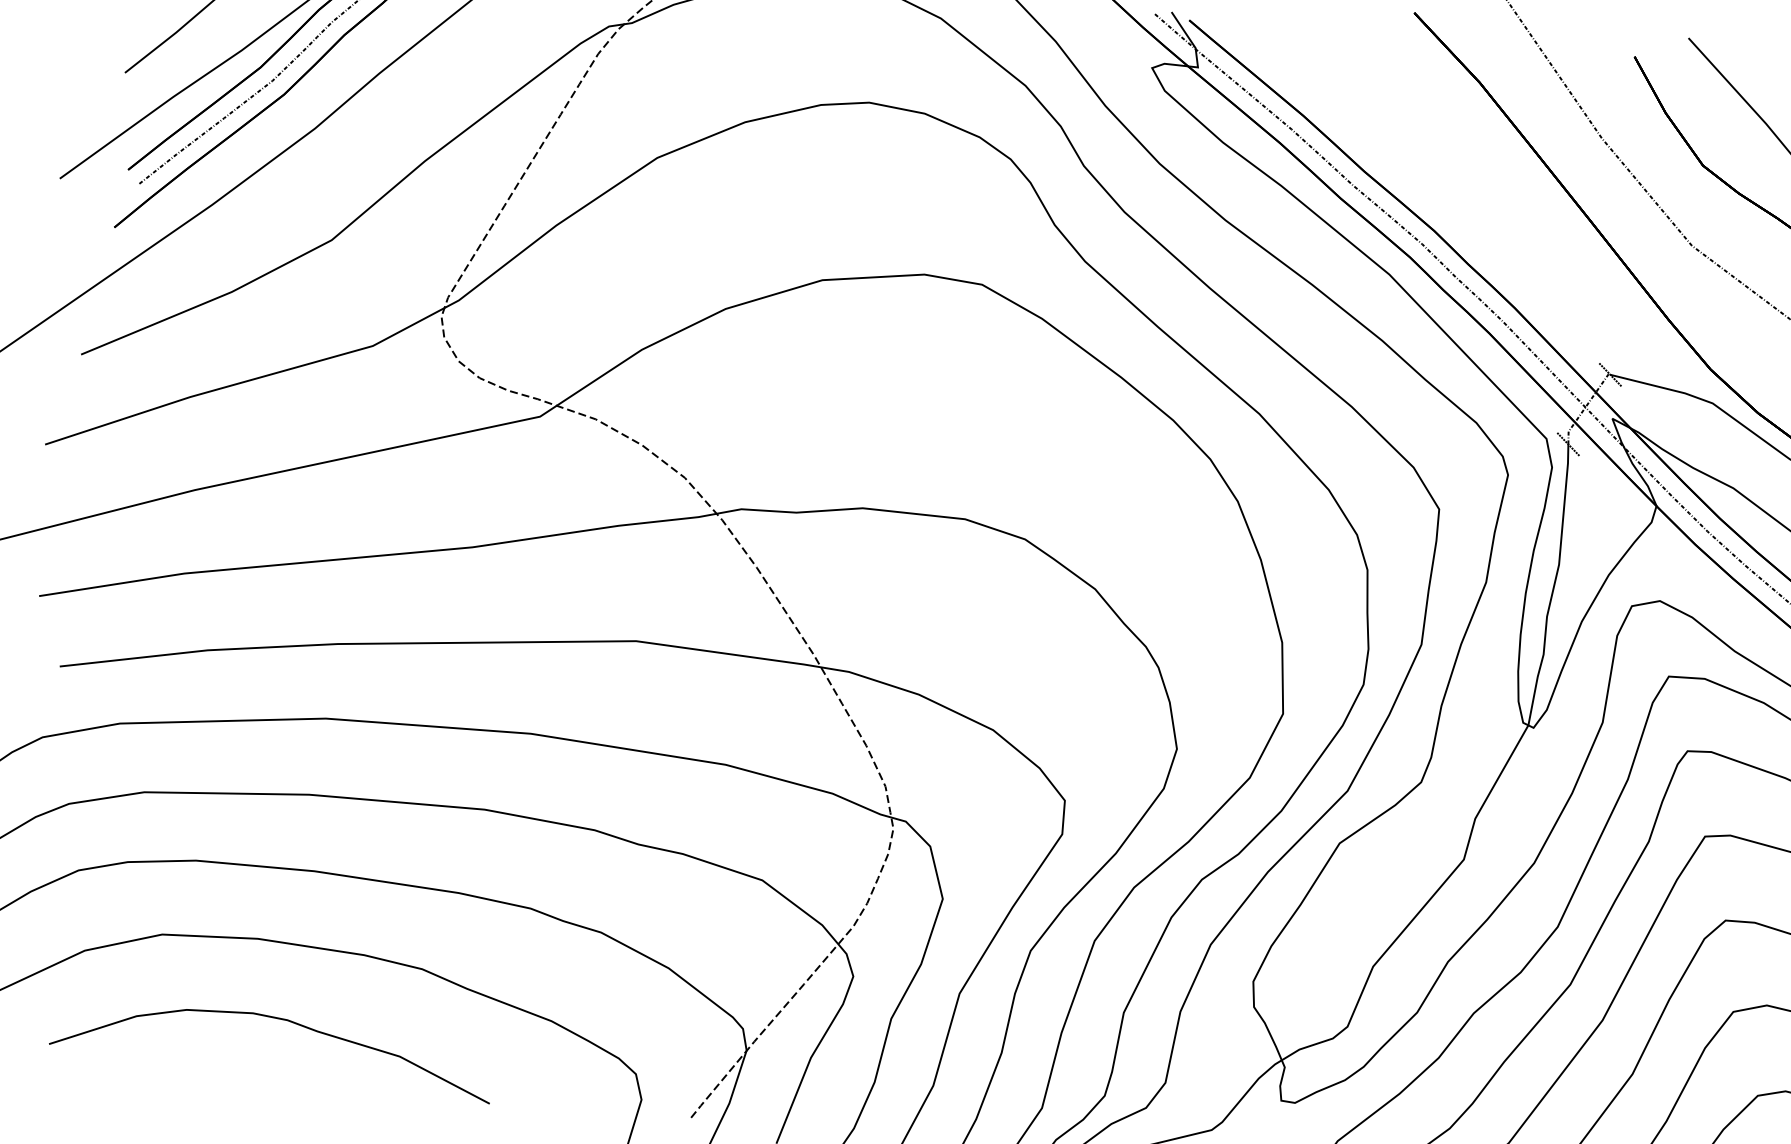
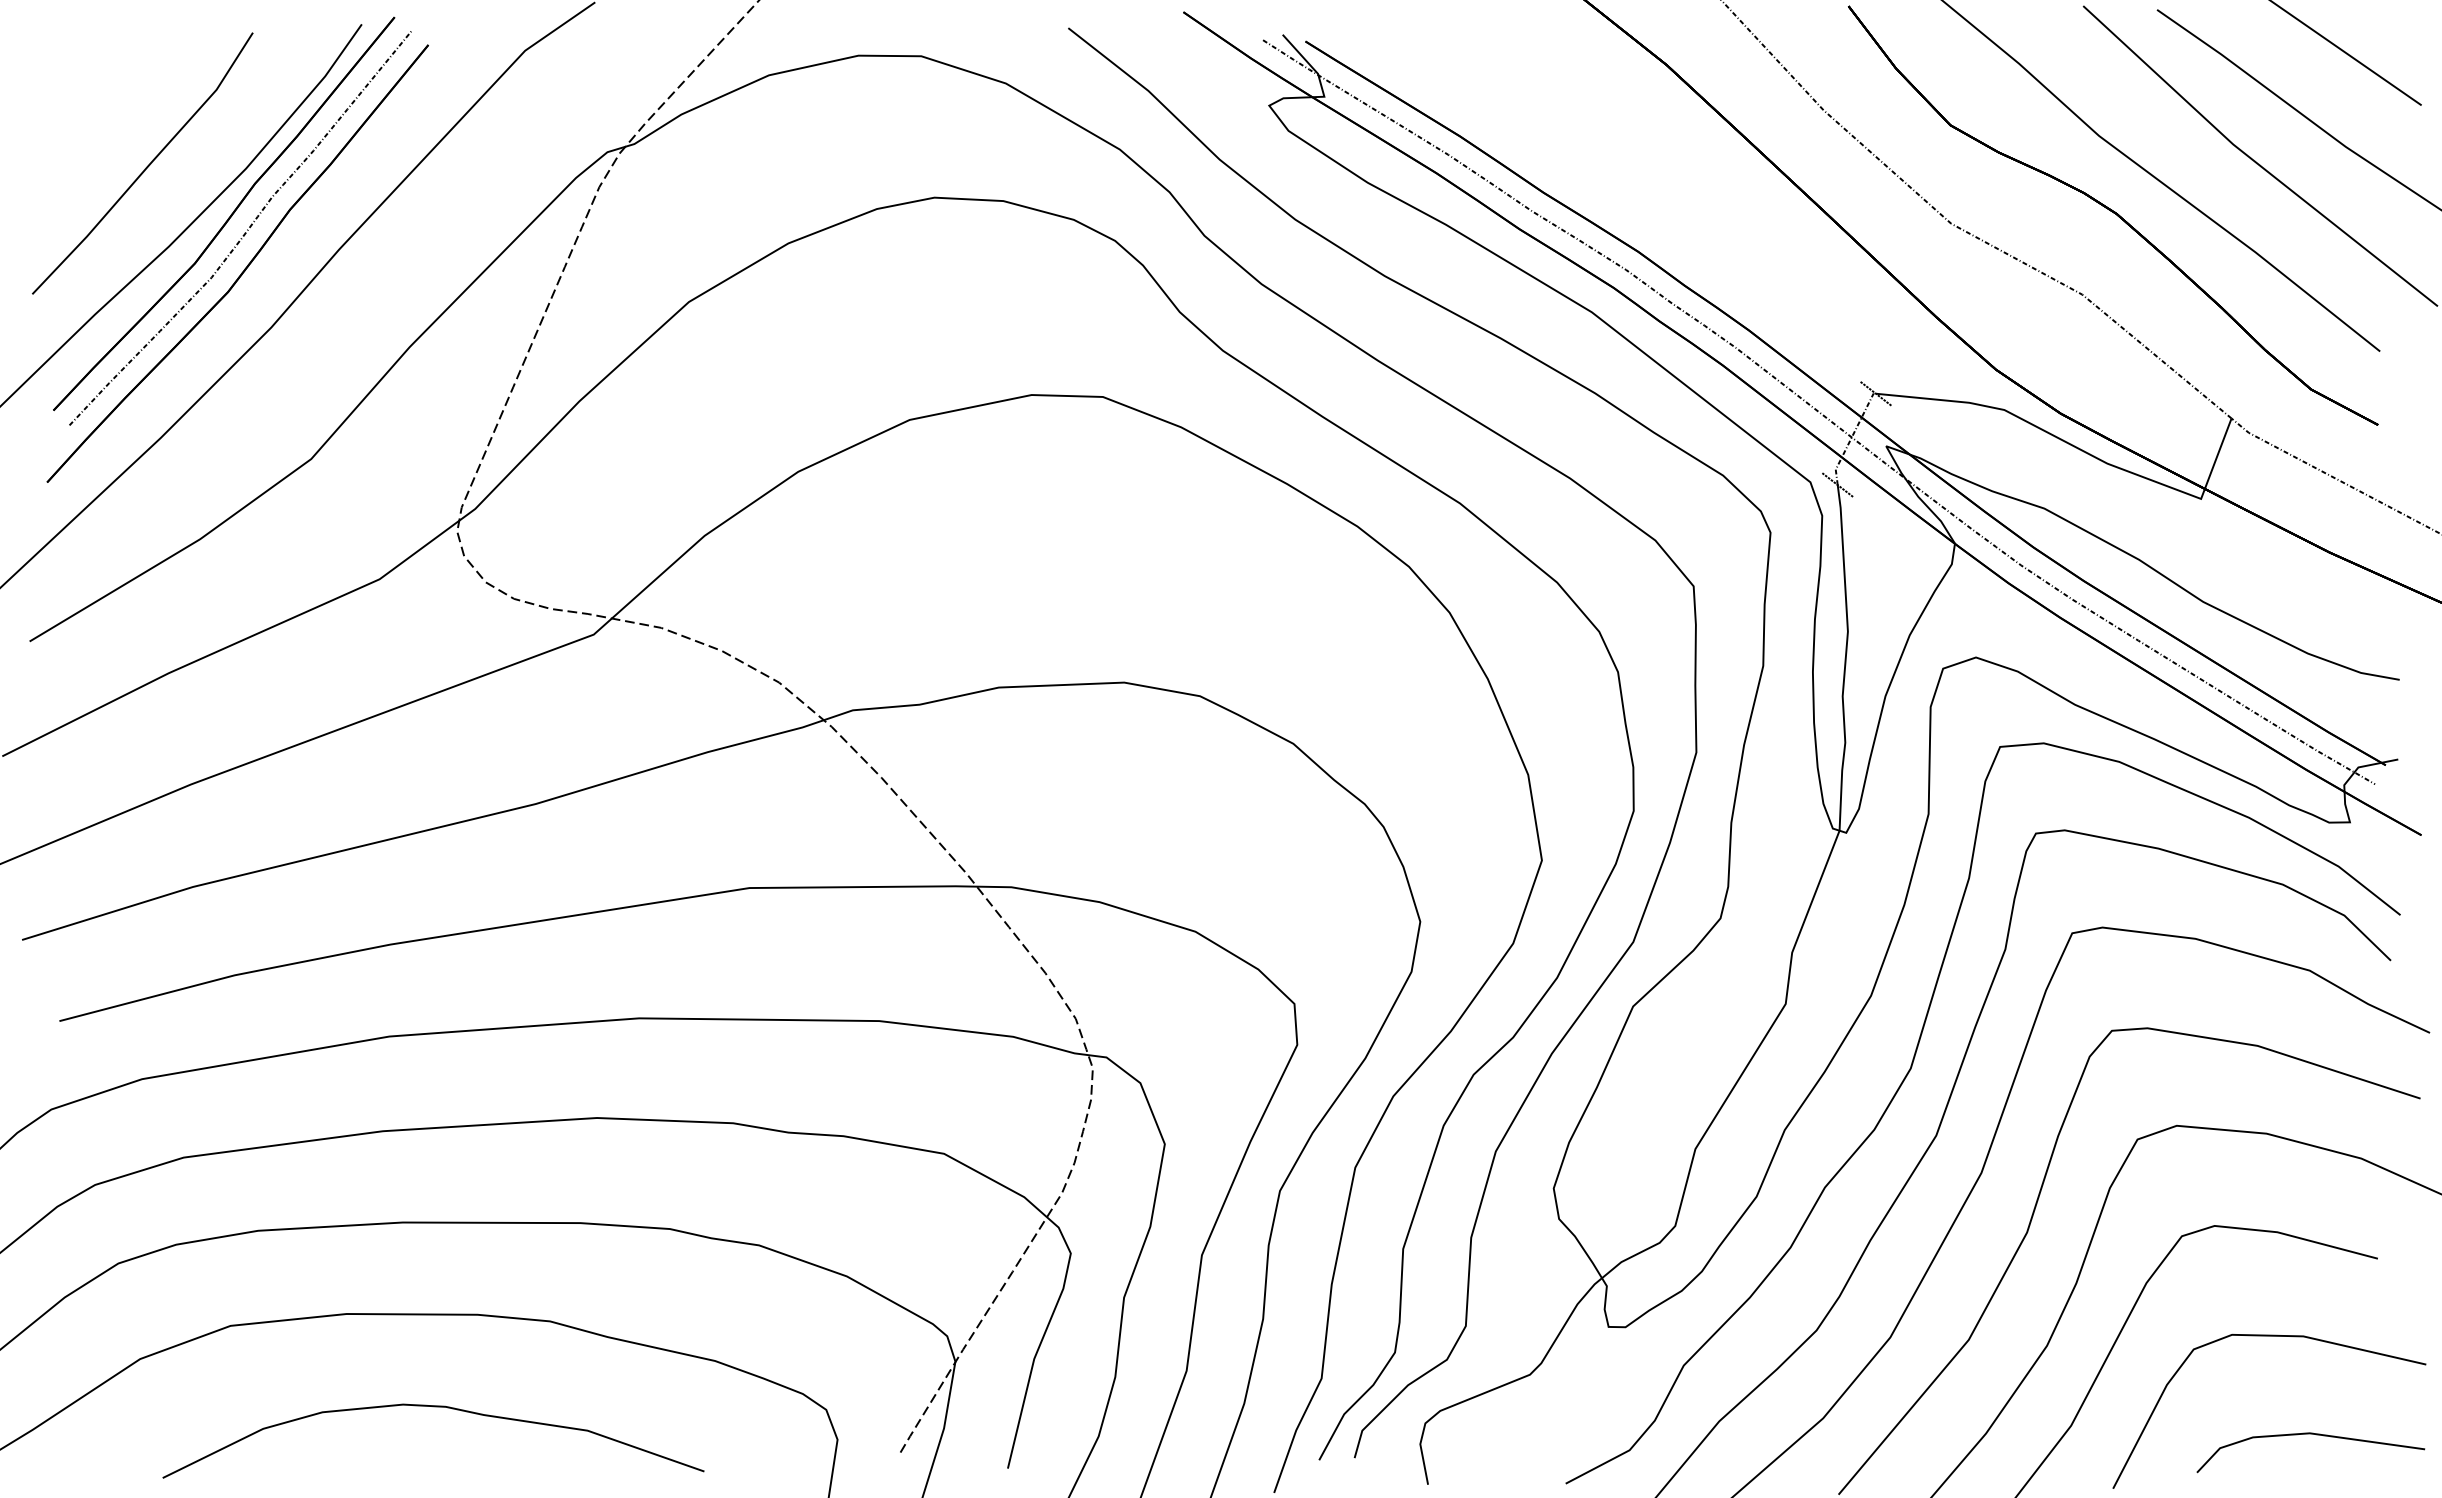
curve: (277, 1019) -> (433, 1407), moved

